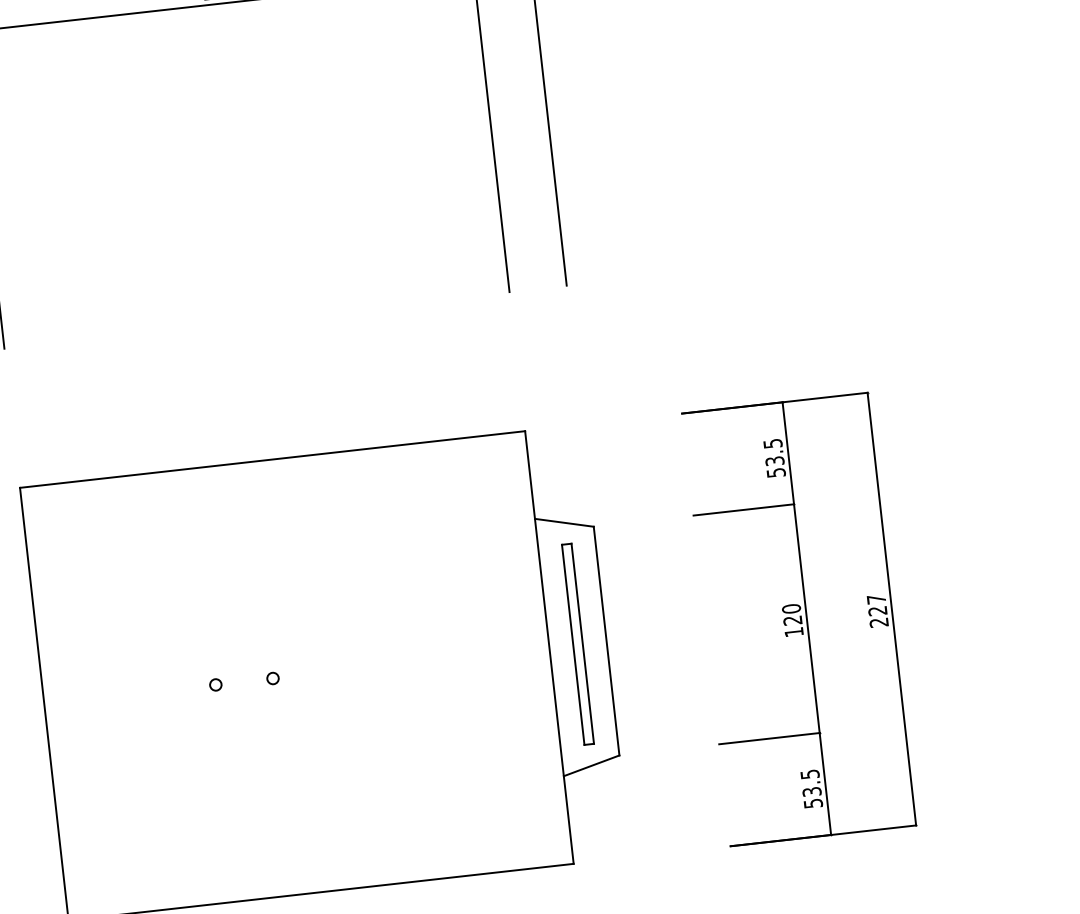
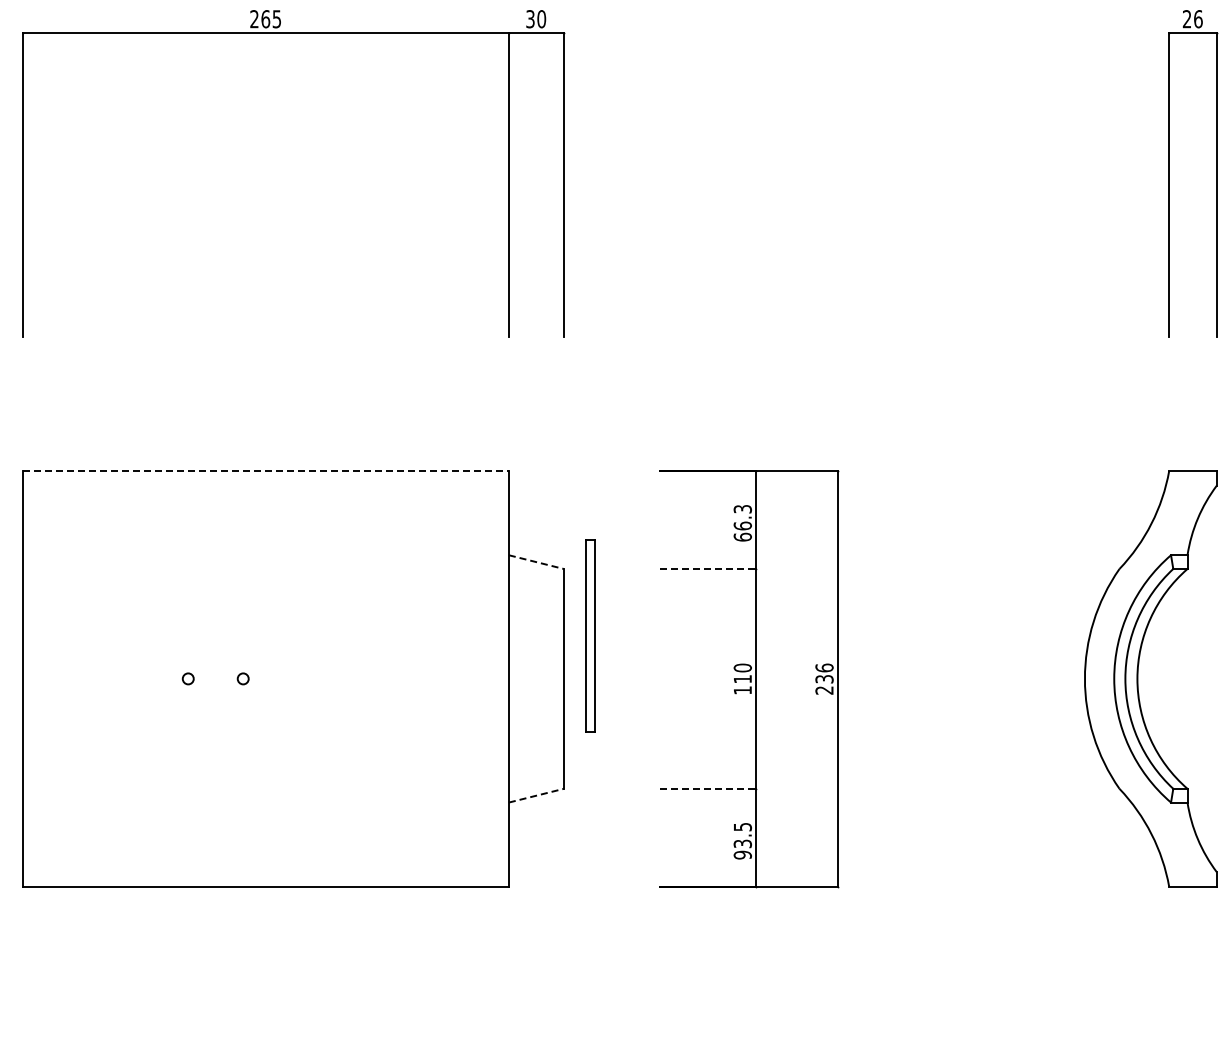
line: (272, 458) -> (266, 470), solid -> dashed
text: (774, 458) -> (742, 523), 53.5 -> 66.3
line: (744, 509) -> (708, 568), solid -> dashed
line: (564, 523) -> (536, 562), solid -> dashed
text: (877, 605) -> (824, 673), 227 -> 236
text: (792, 620) -> (742, 679), 120 -> 110
part: (578, 643) -> (590, 635), moved
line: (769, 738) -> (708, 788), solid -> dashed
line: (591, 765) -> (536, 795), solid -> dashed
text: (812, 802) -> (742, 854), 53.5 -> 93.5

